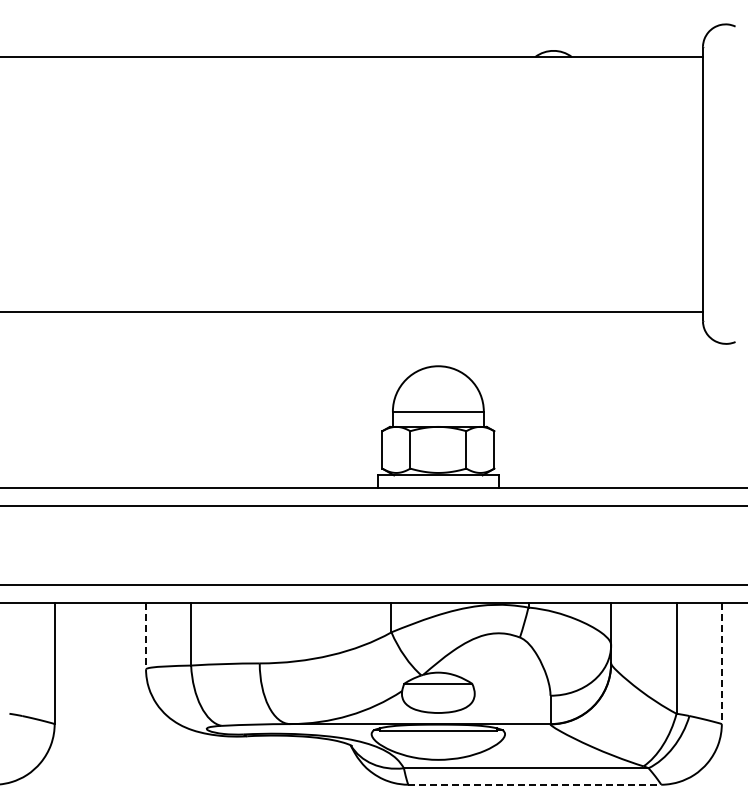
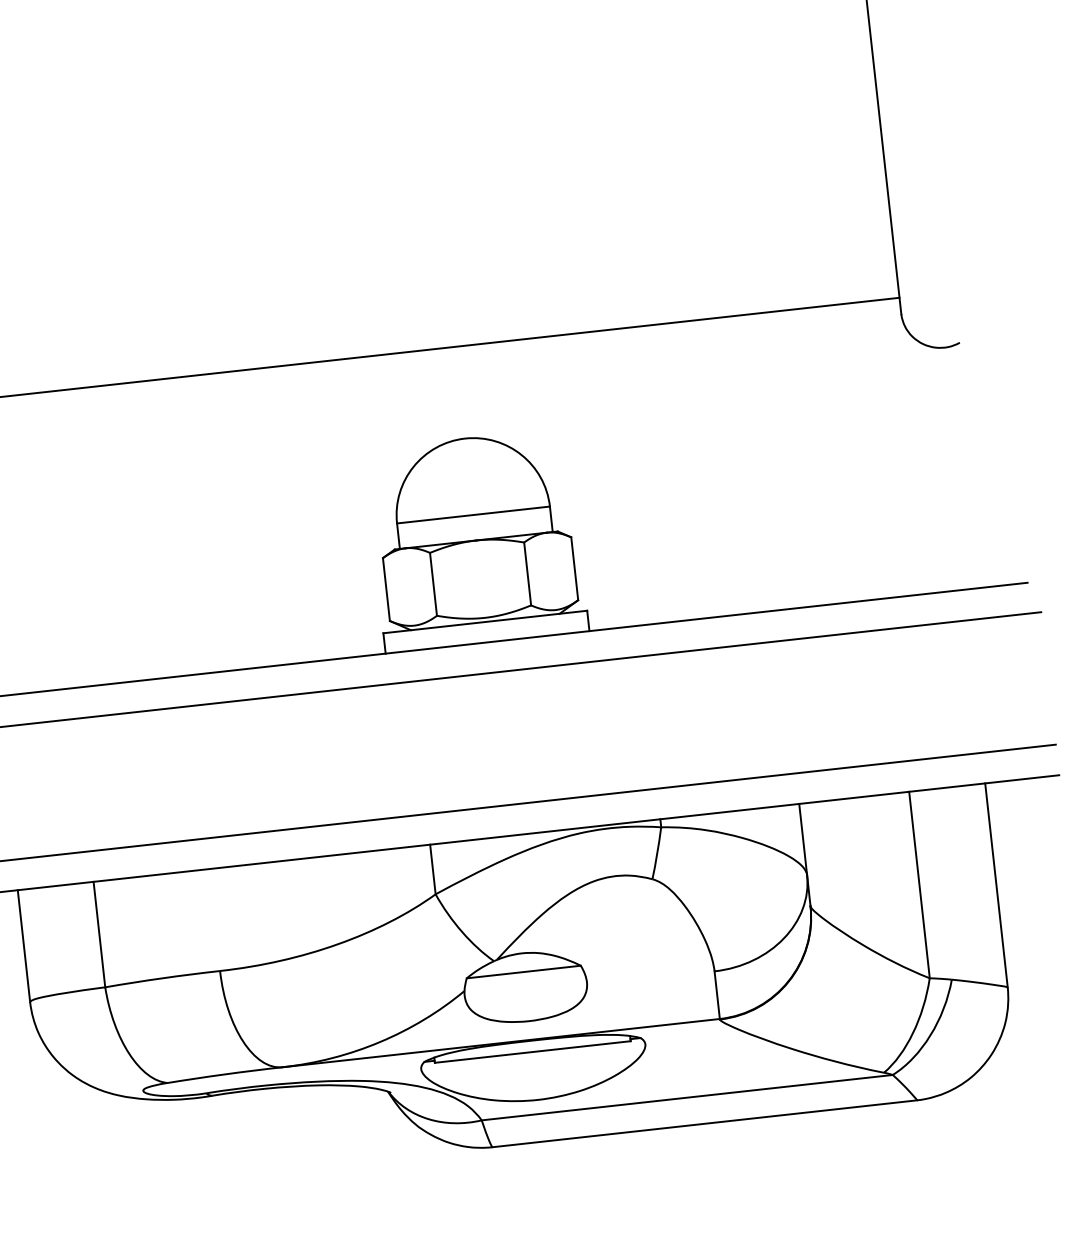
line: (146, 636) -> (24, 946), dashed -> solid
line: (721, 663) -> (995, 885), dashed -> solid
line: (535, 784) -> (705, 1123), dashed -> solid

